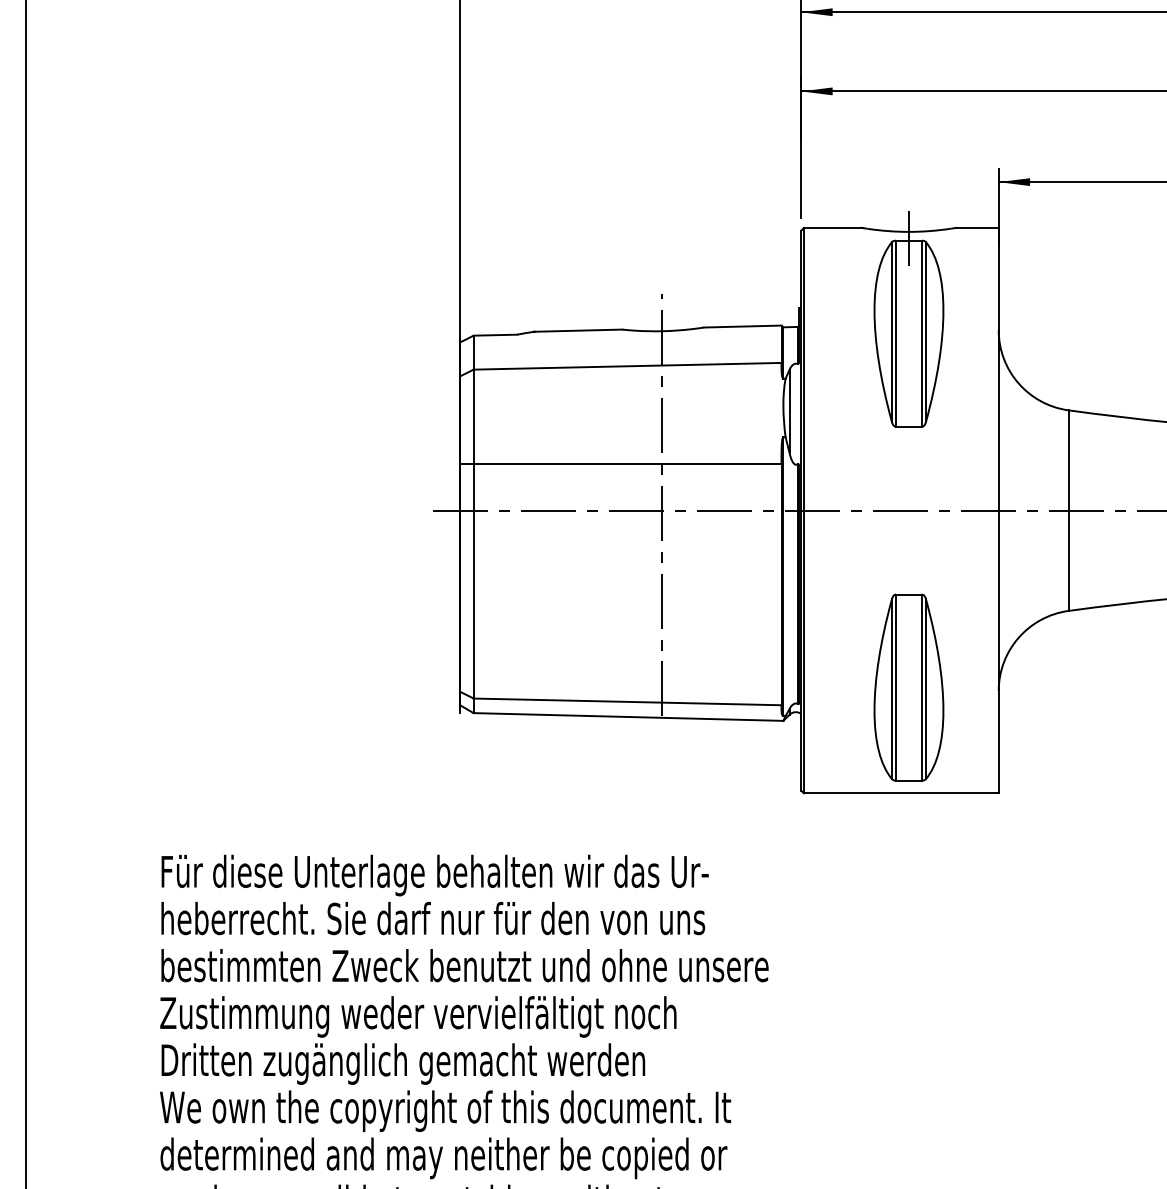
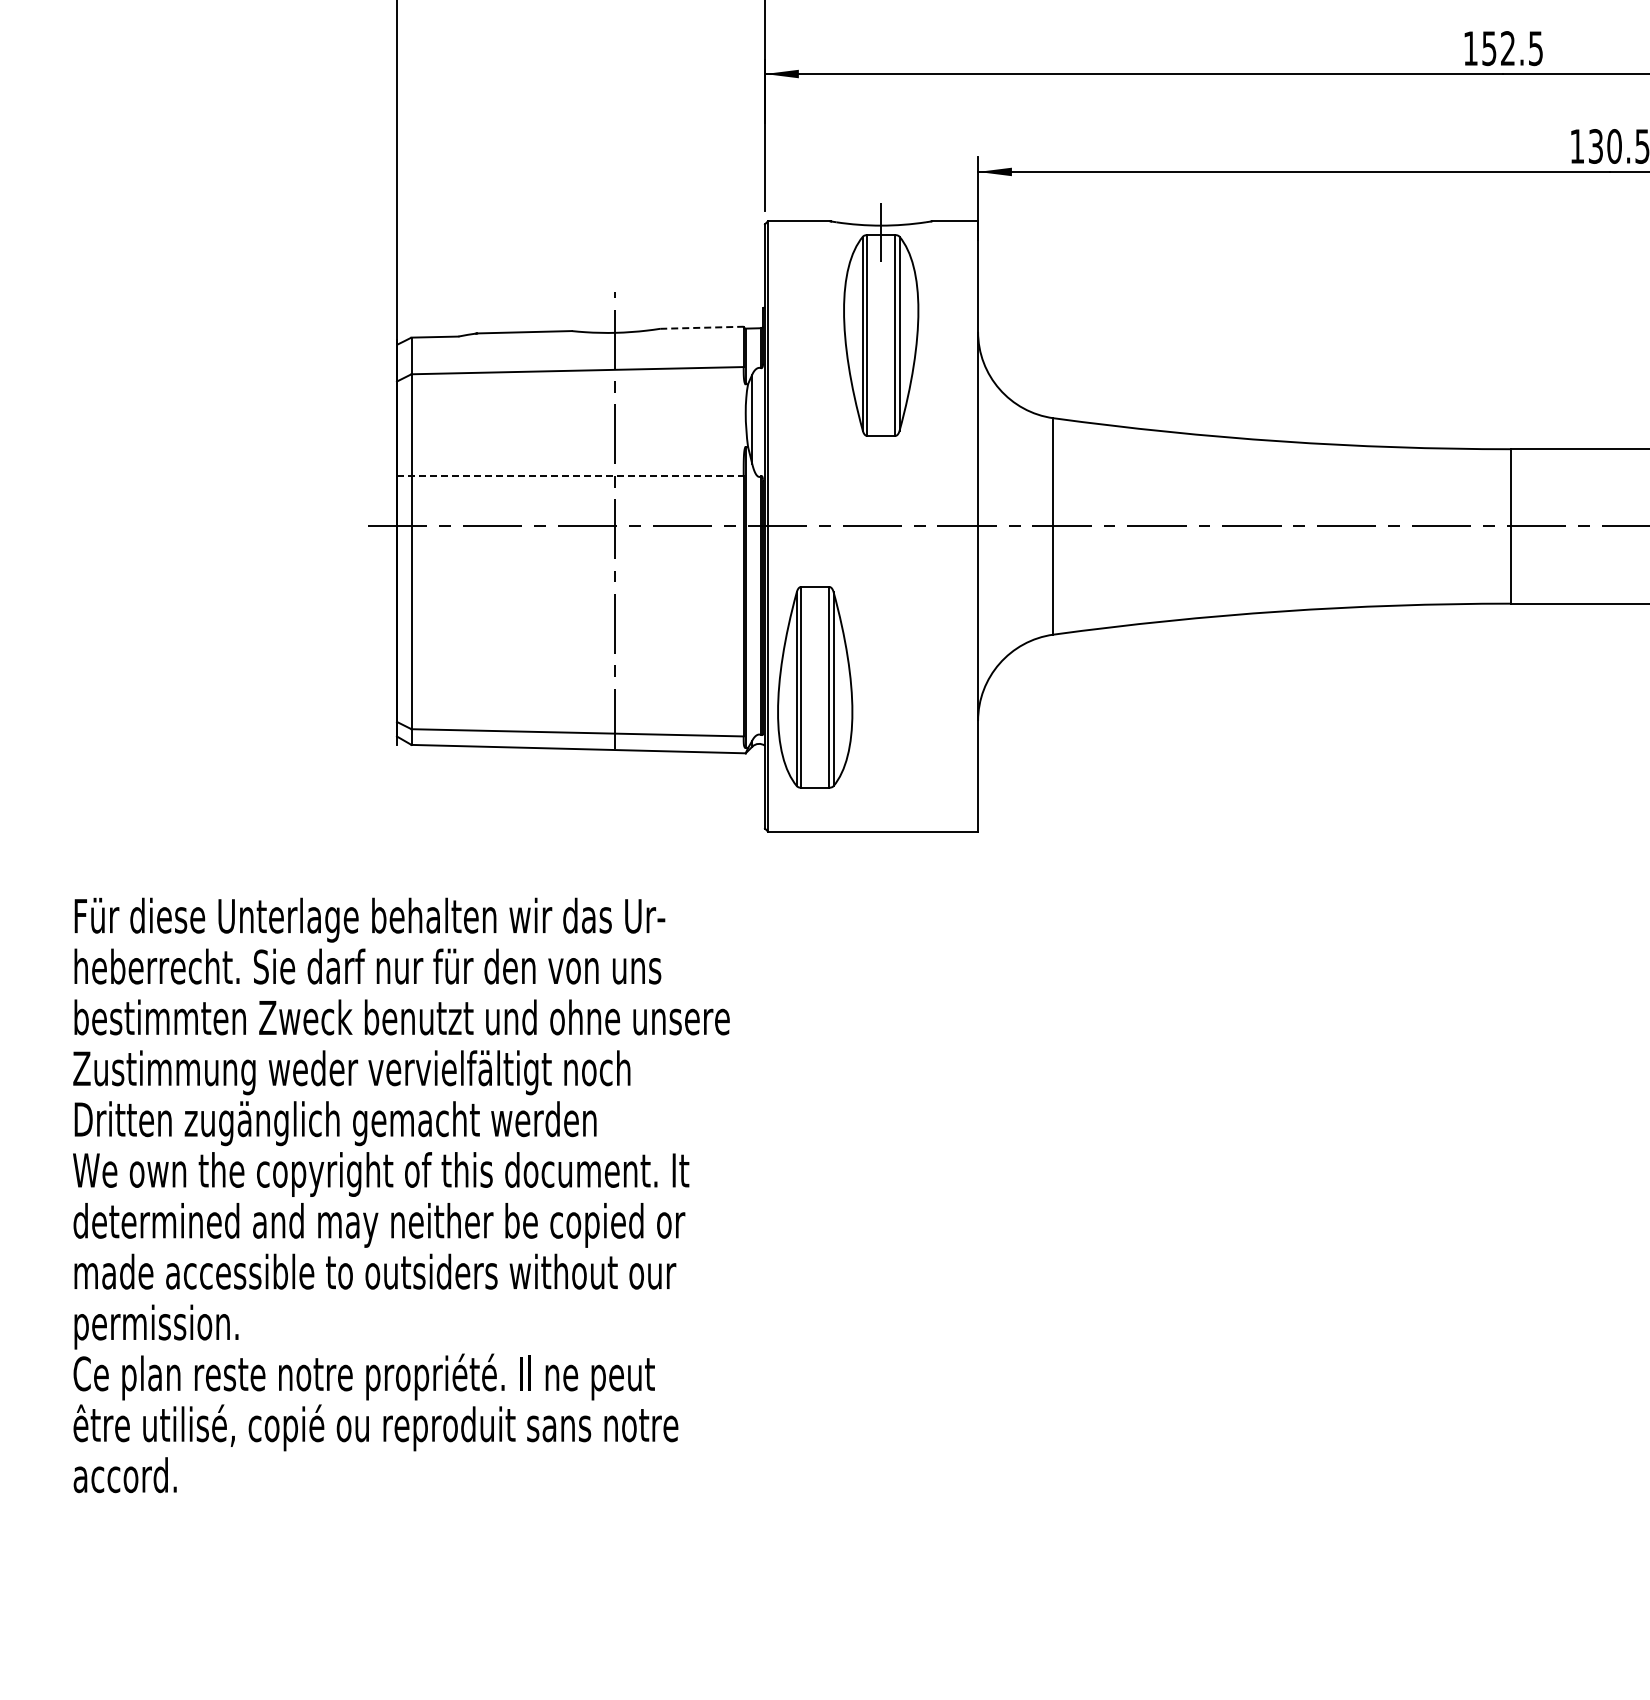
line: (742, 326) -> (701, 327), solid -> dashed
line: (621, 463) -> (570, 475), solid -> dashed
part: (909, 687) -> (815, 687), moved

